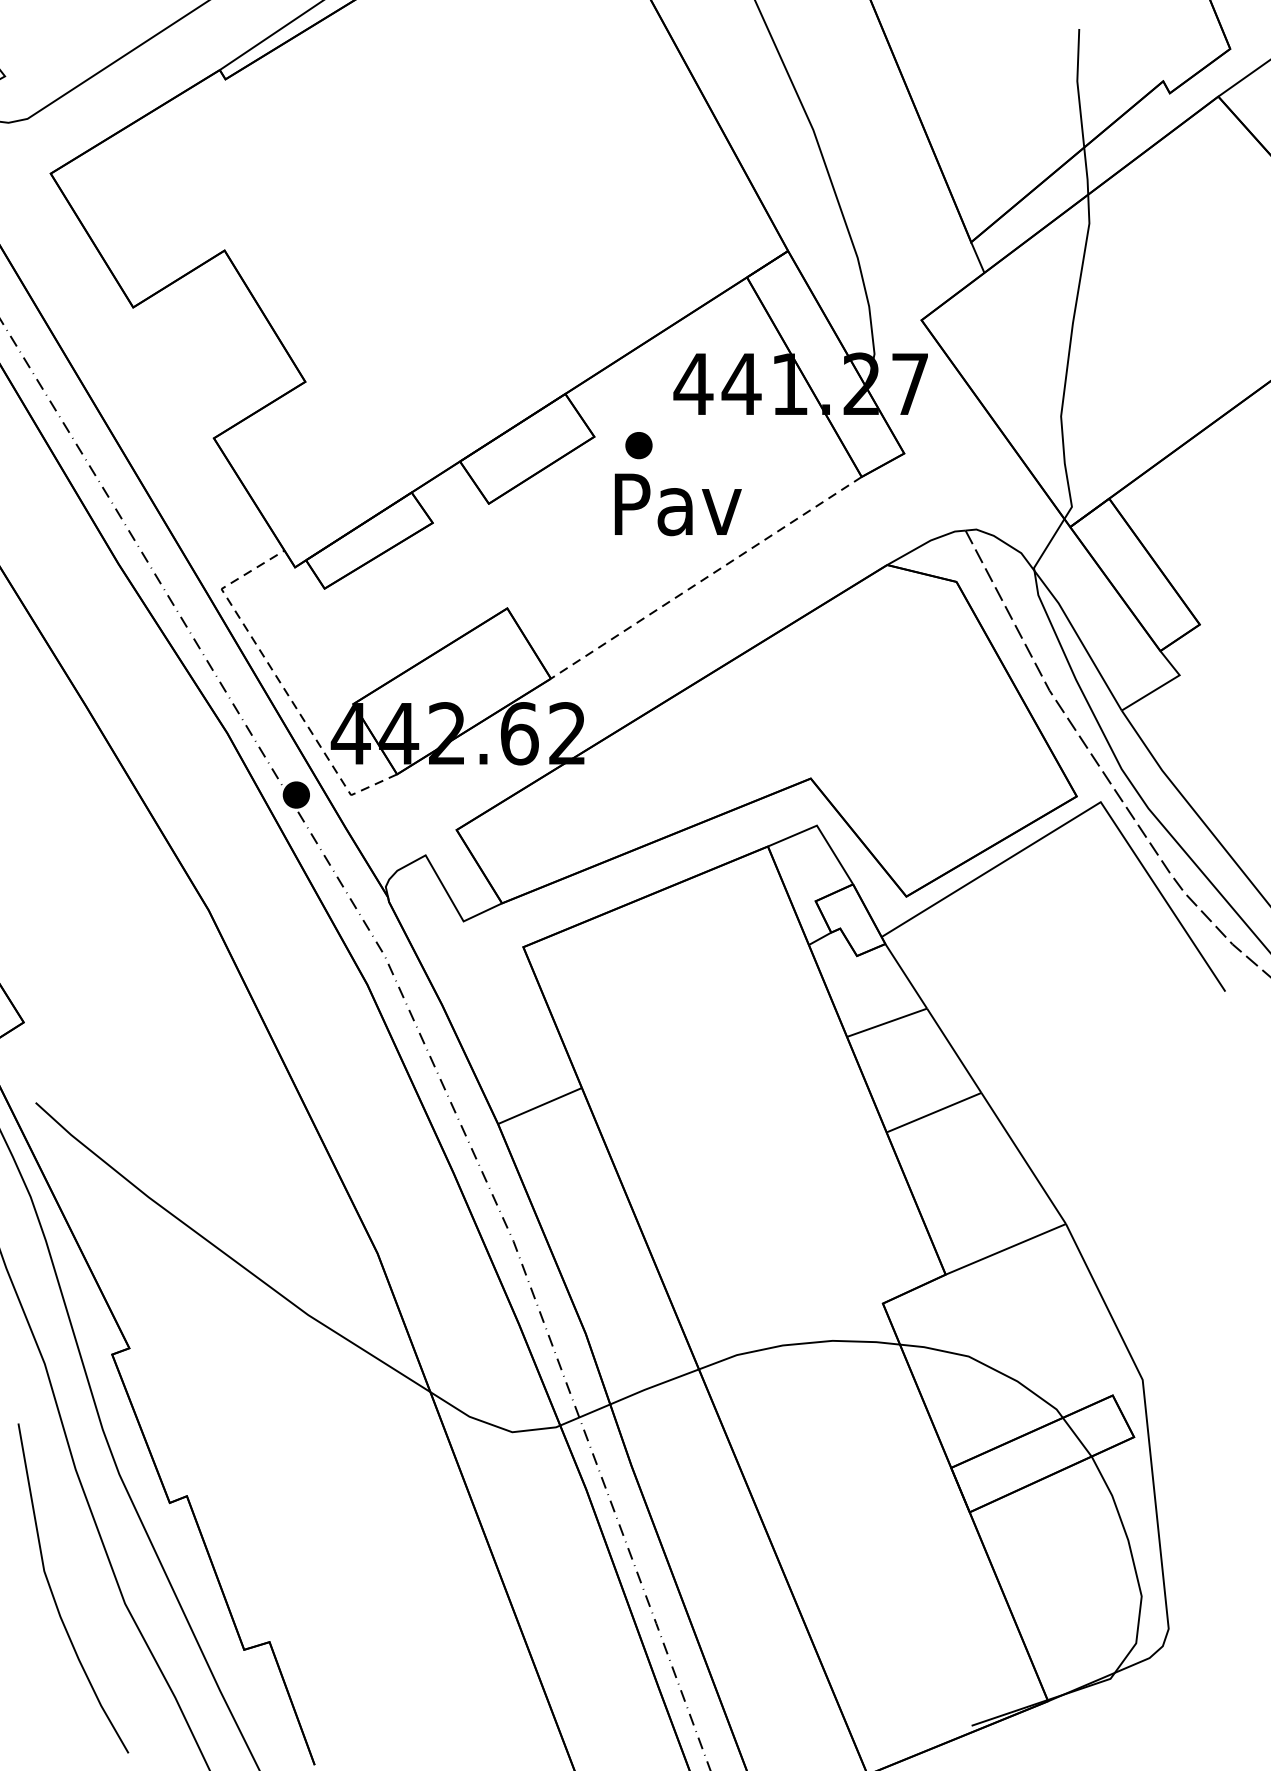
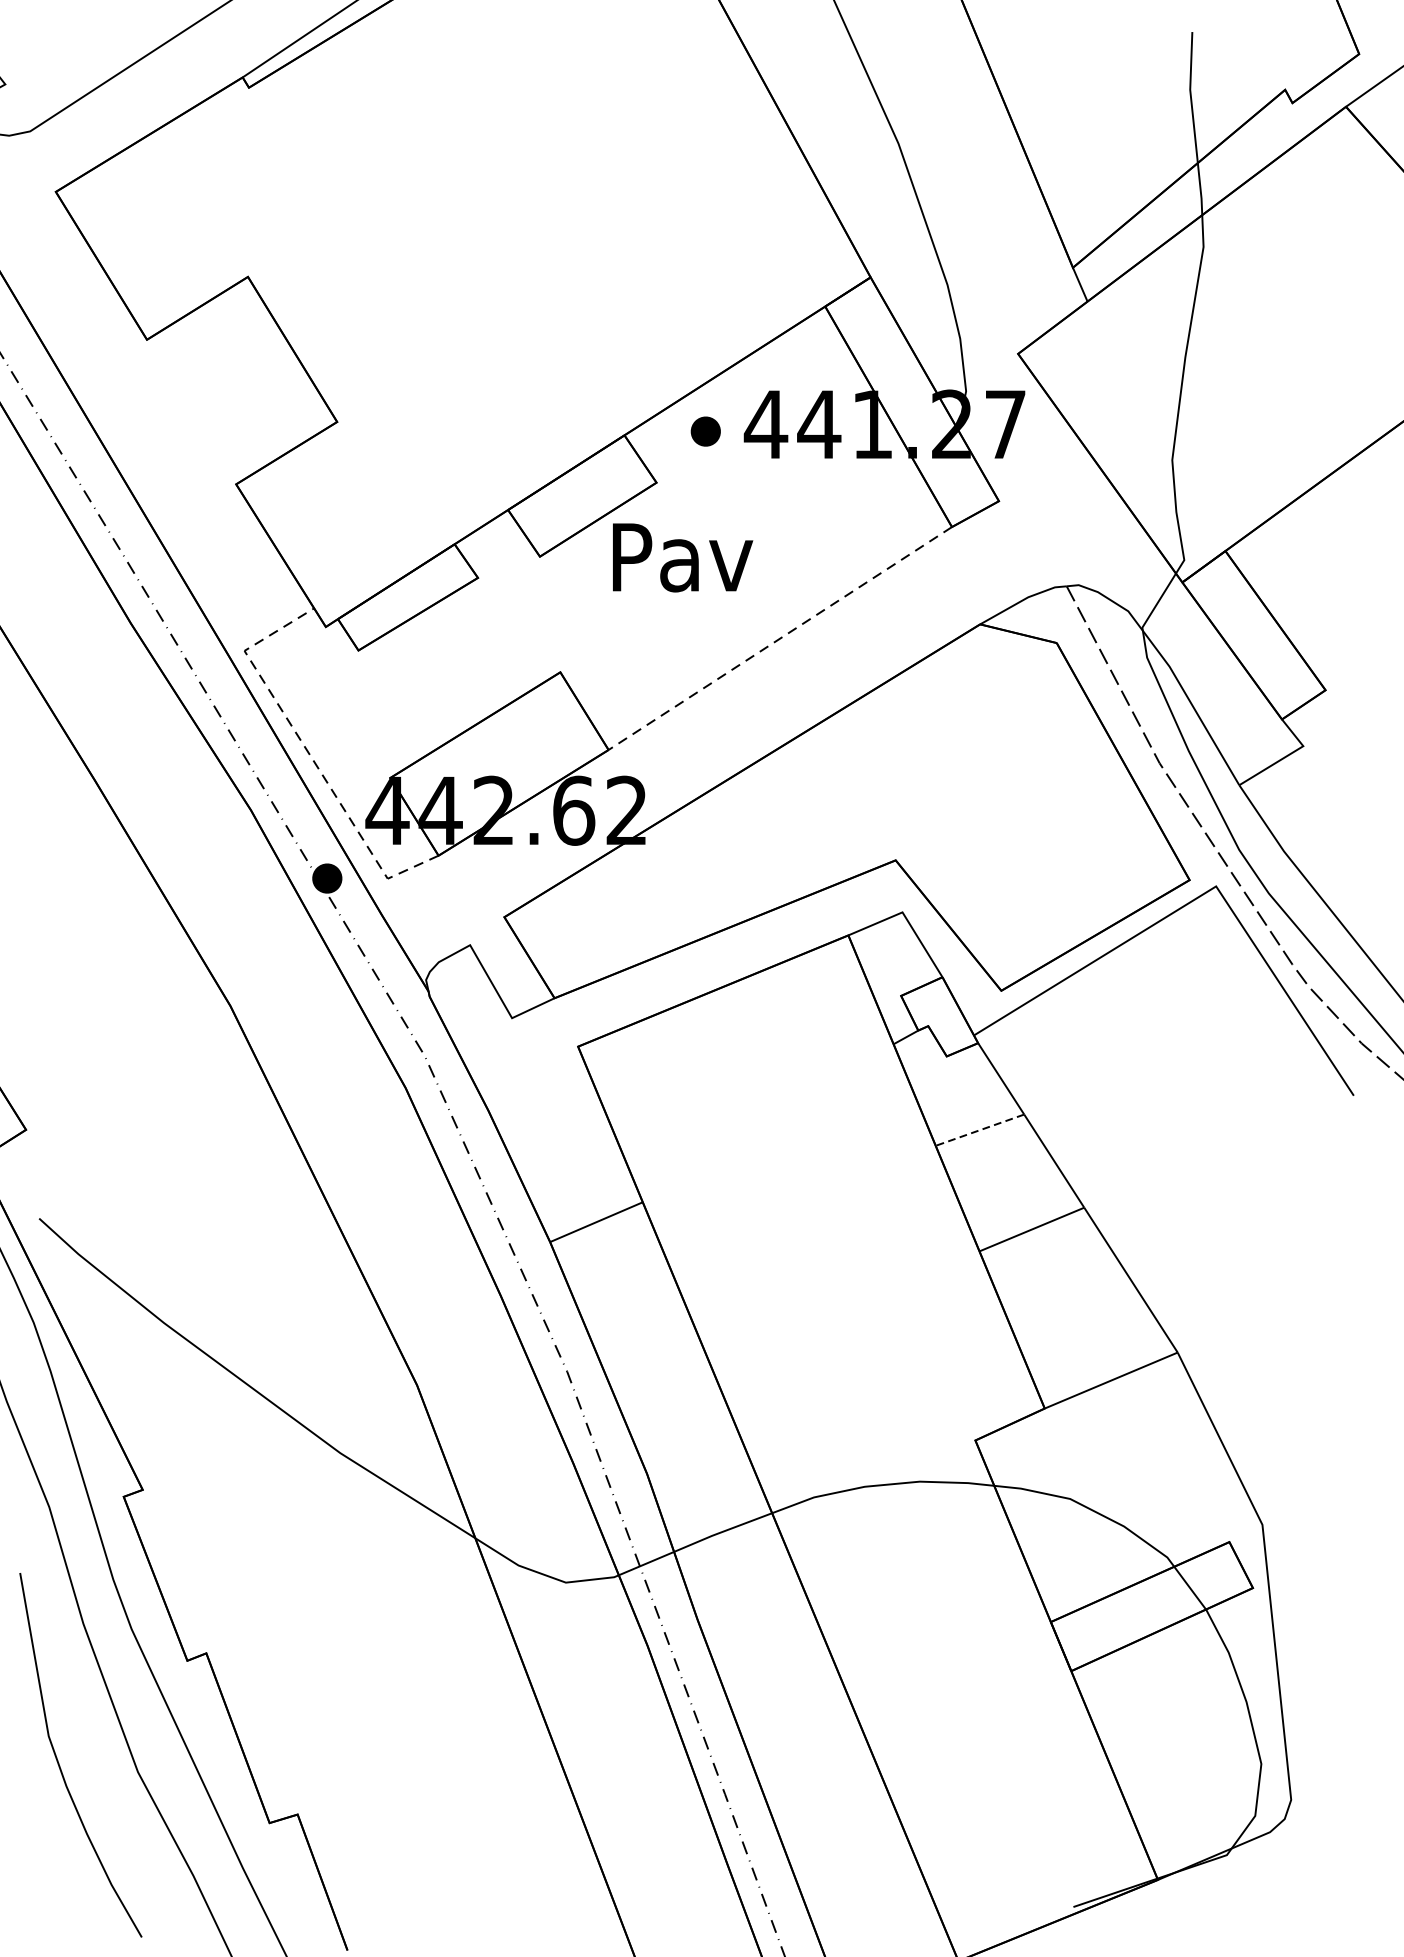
part: (638, 445) -> (705, 431), moved
text: (677, 504) -> (682, 557), moved
line: (886, 1022) -> (979, 1129), solid -> dashed

